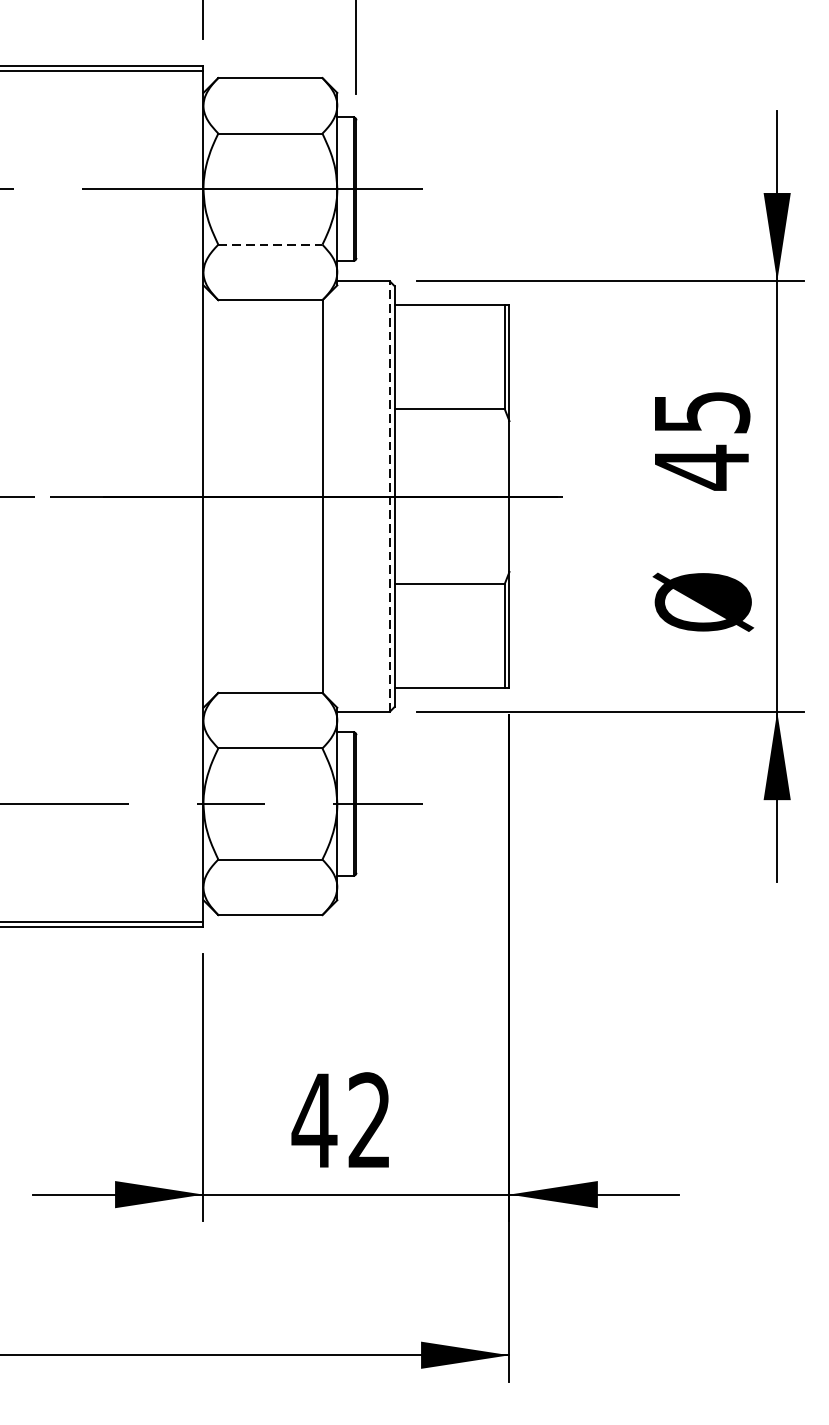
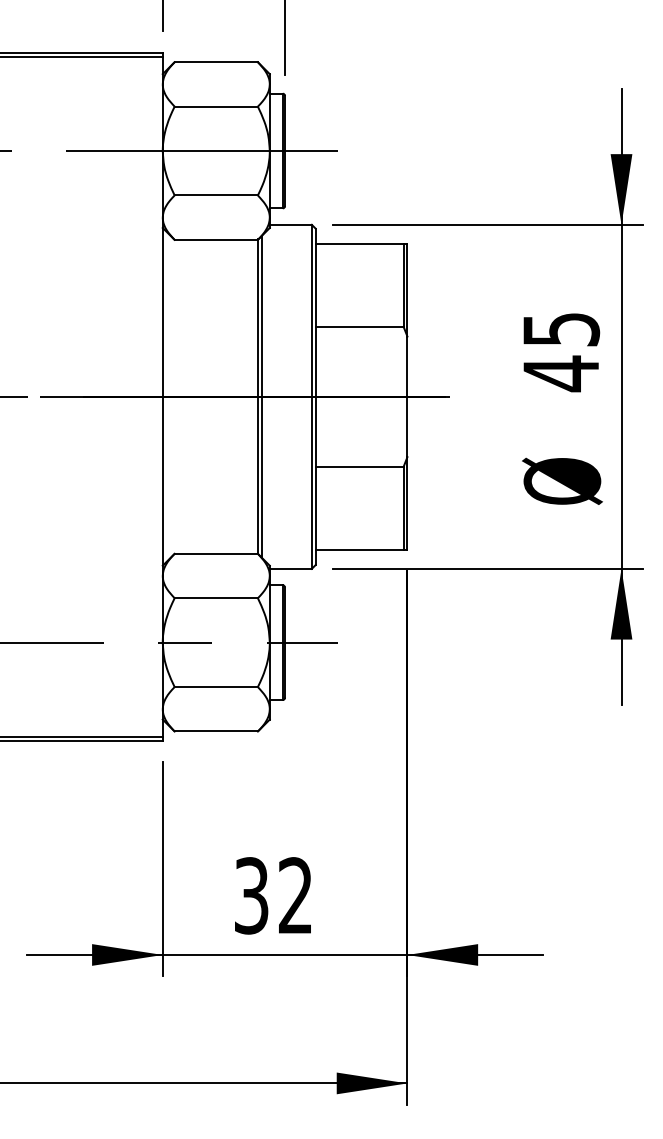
line: (270, 244) -> (216, 195), dashed -> solid
line: (328, 496) -> (262, 396), added
line: (389, 496) -> (311, 396), dashed -> solid
text: (314, 1120) -> (251, 895), 42 -> 32

